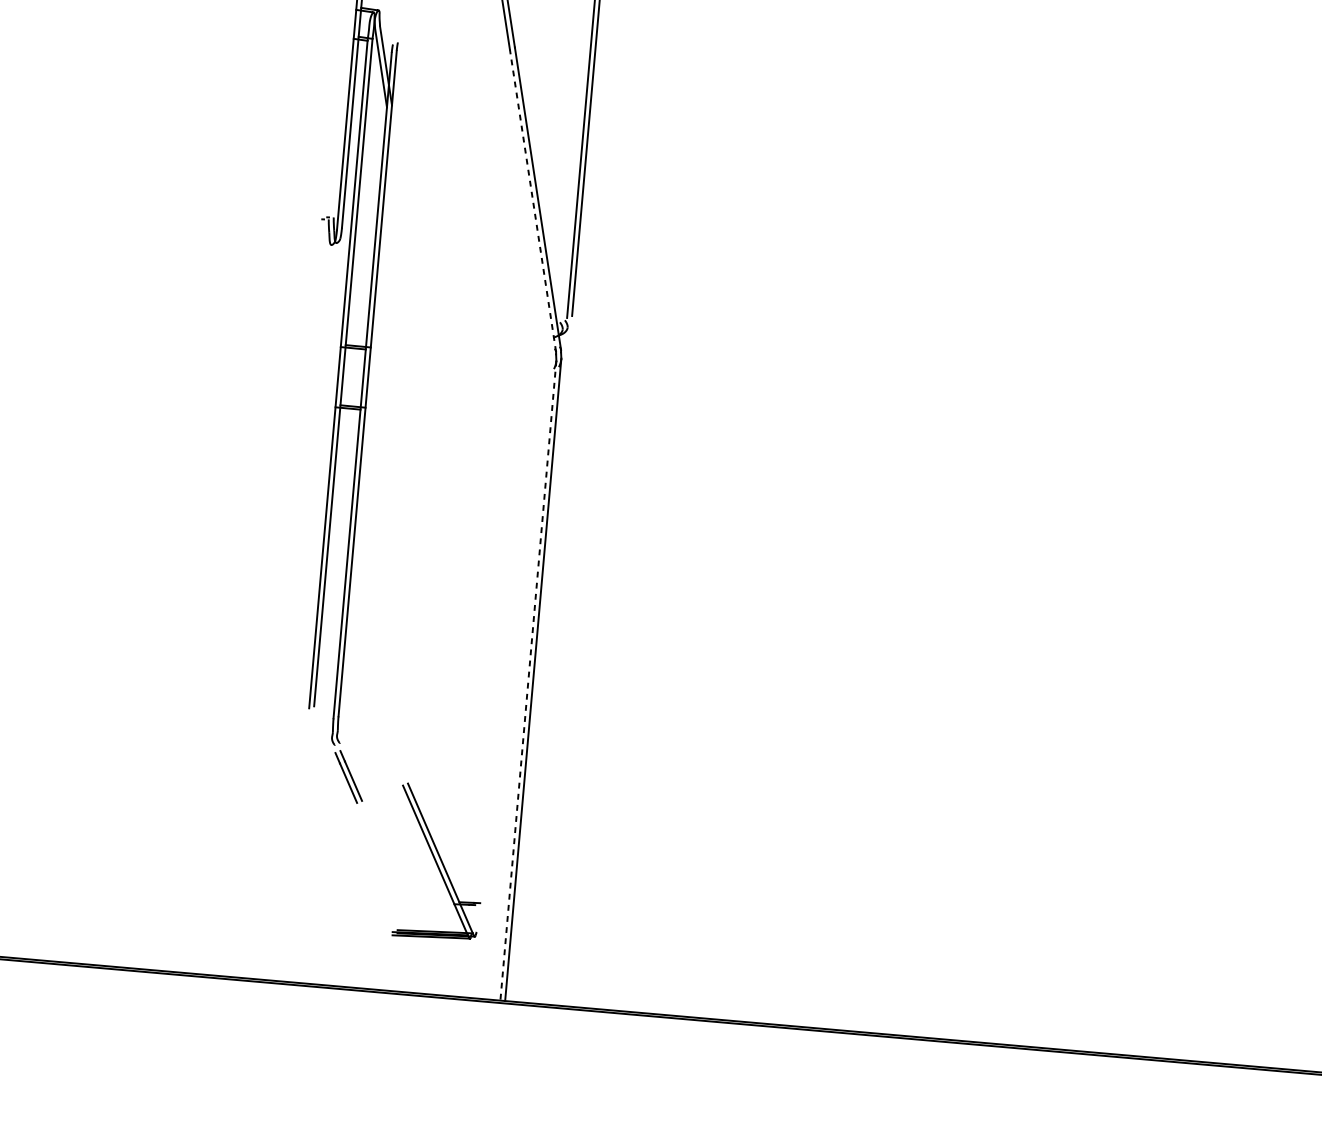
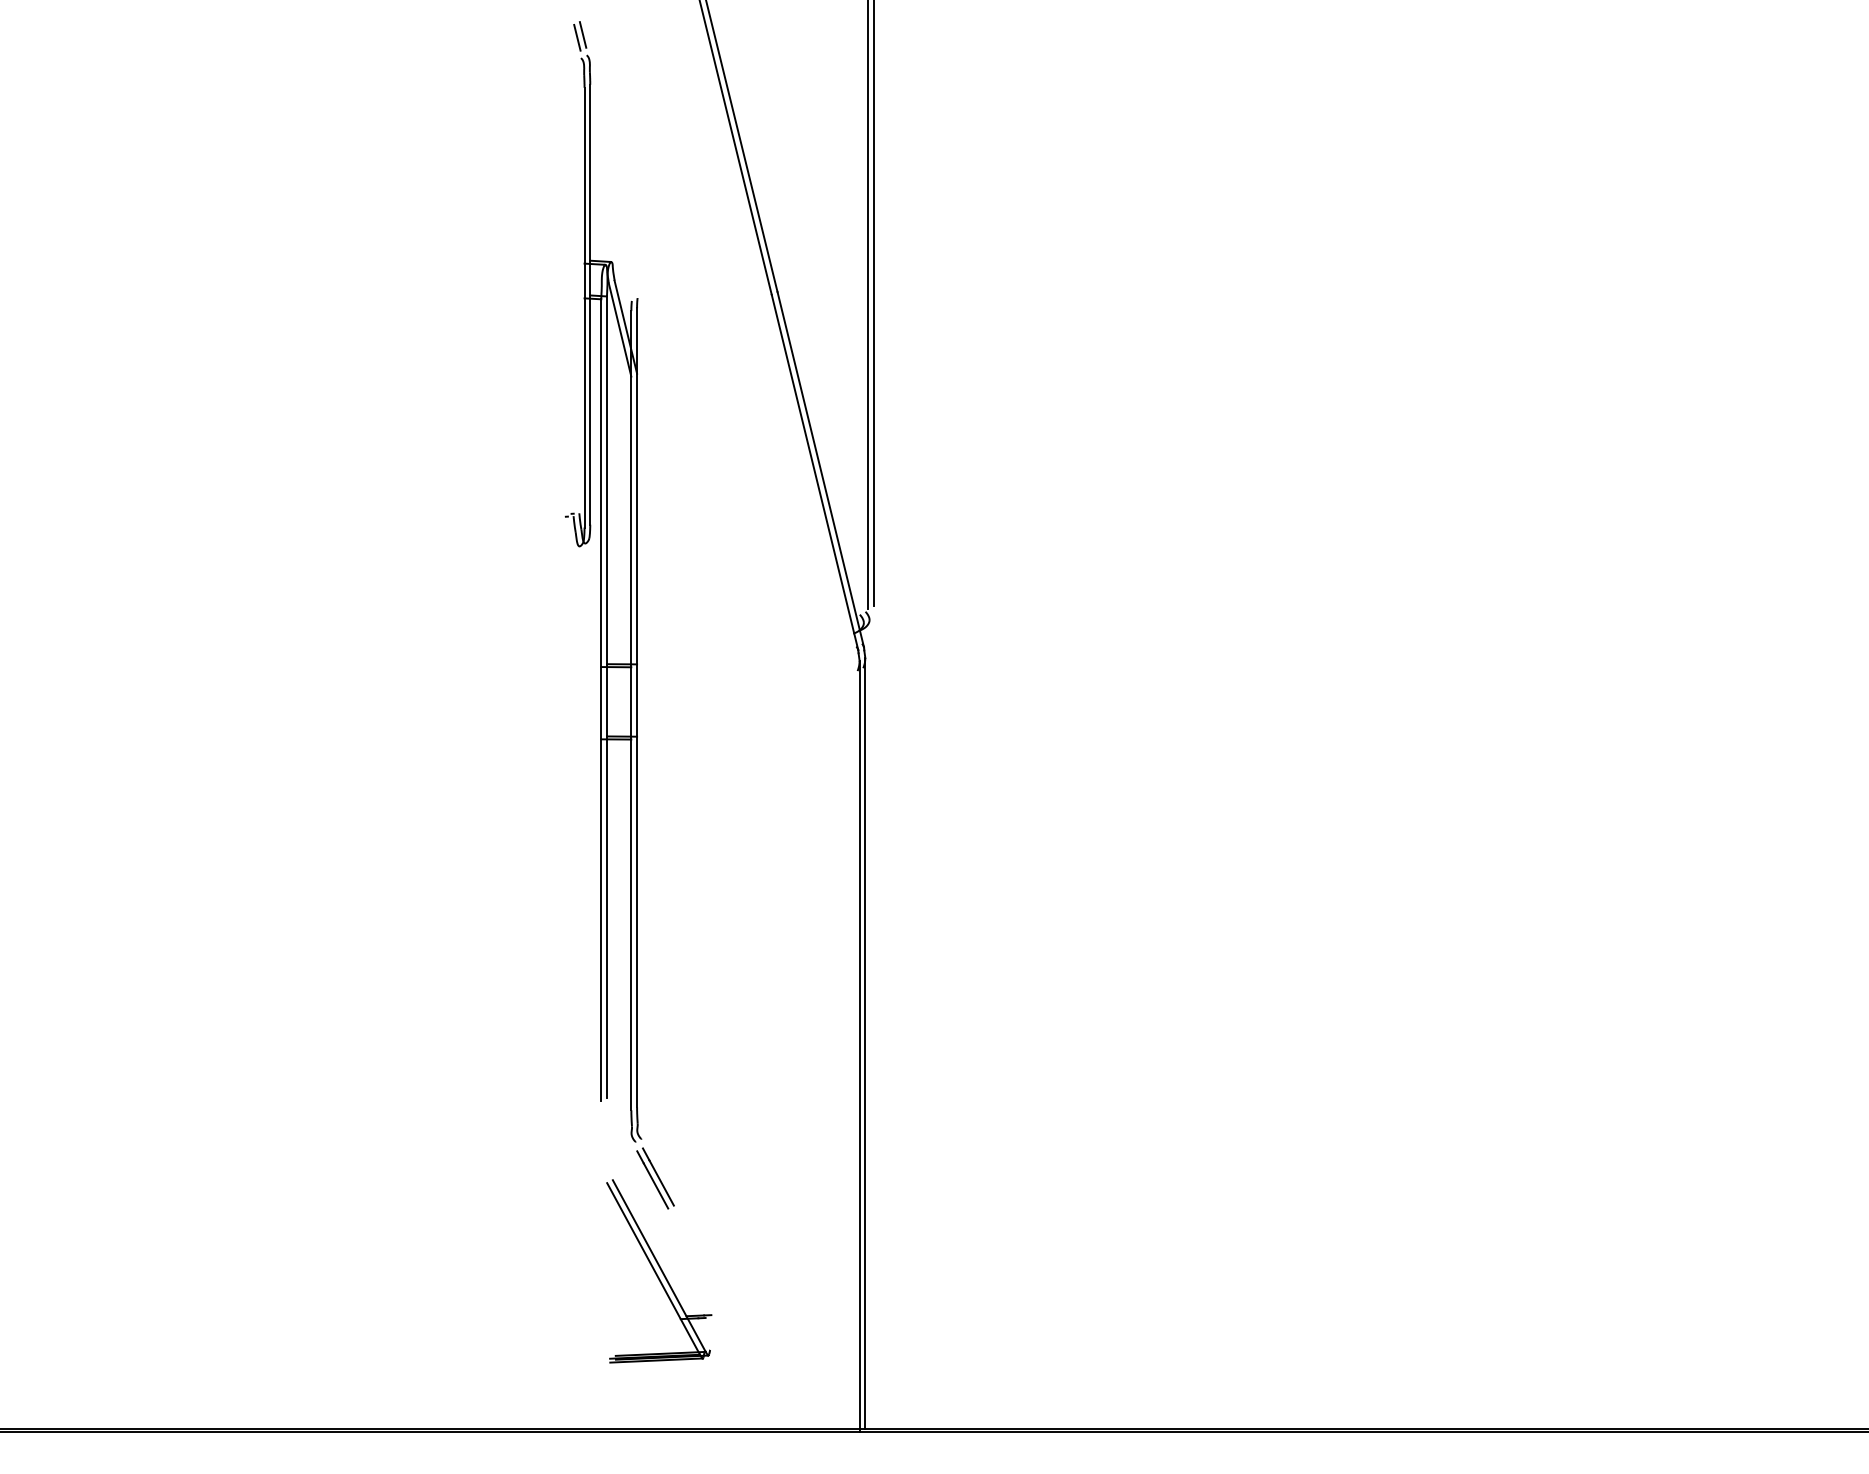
line: (533, 200) -> (815, 472), dashed -> solid
line: (528, 681) -> (859, 1046), dashed -> solid
part: (440, 863) -> (659, 1271), moved

